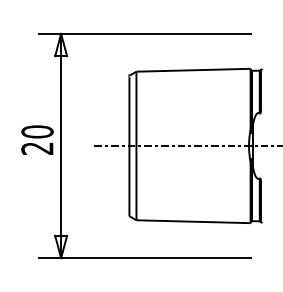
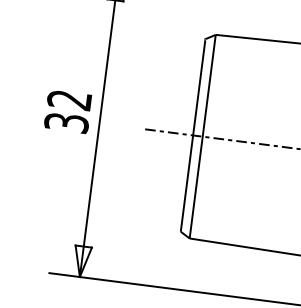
text: (37, 139) -> (68, 110), 20 -> 32

